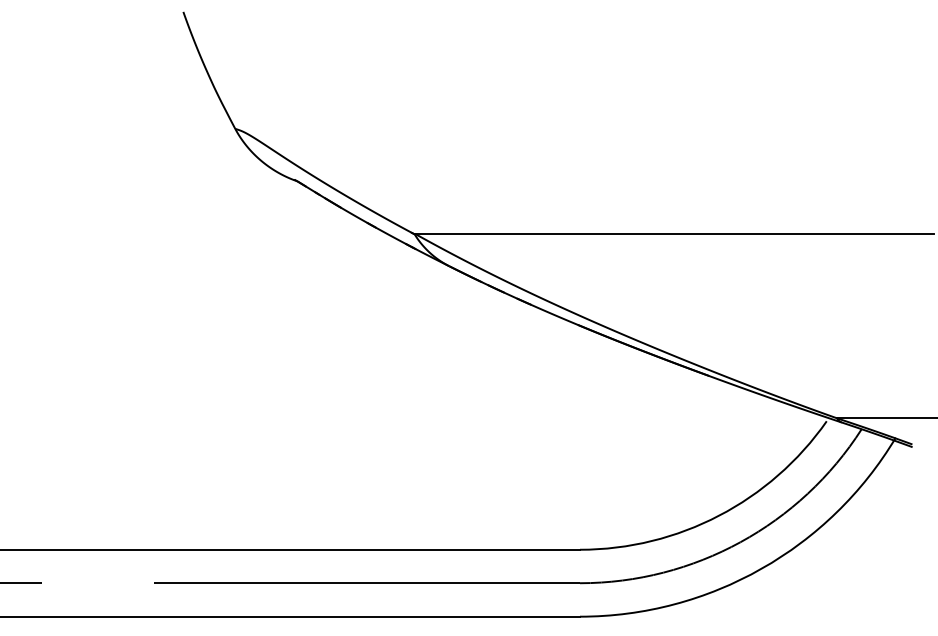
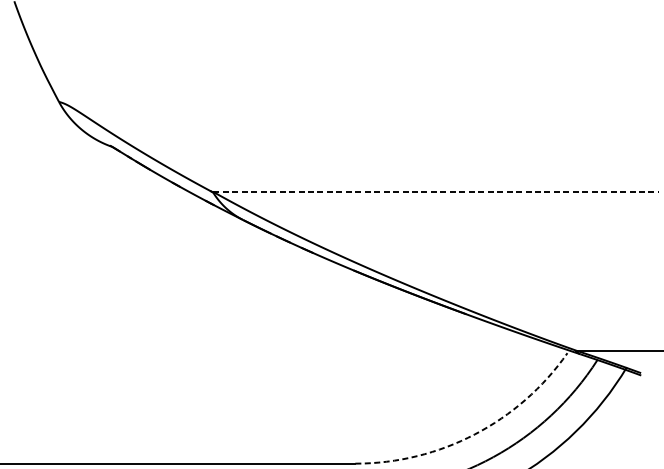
line: (674, 233) -> (436, 191), solid -> dashed
arc: (719, 515) -> (475, 434), solid -> dashed

